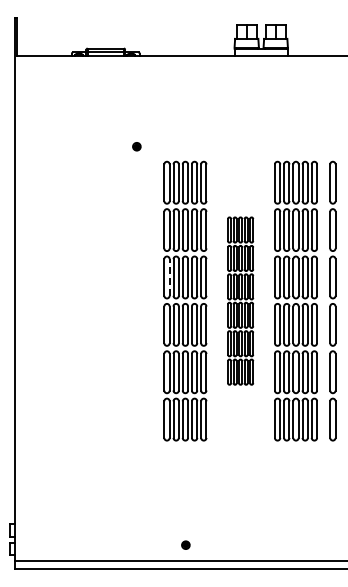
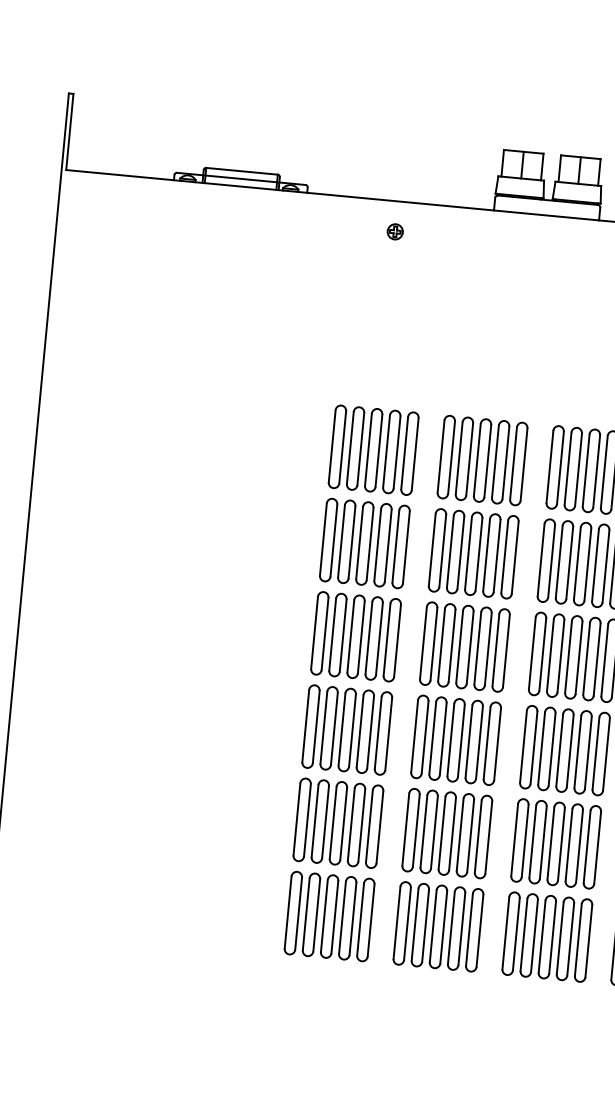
part: (136, 146) -> (394, 231), moved
line: (169, 277) -> (324, 633), dashed -> solid
part: (240, 300) -> (460, 692), size x1.67

